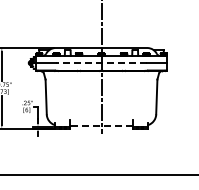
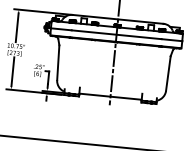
line: (101, 63) -> (116, 34), dashed -> solid
line: (101, 125) -> (110, 96), dashed -> solid

